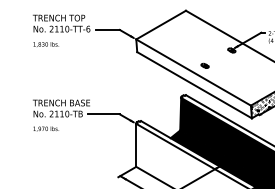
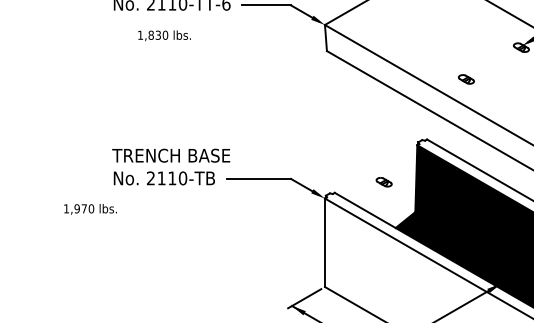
text: (45, 44) -> (162, 35), moved
part: (164, 115) -> (382, 181), added
text: (45, 128) -> (88, 208), moved

